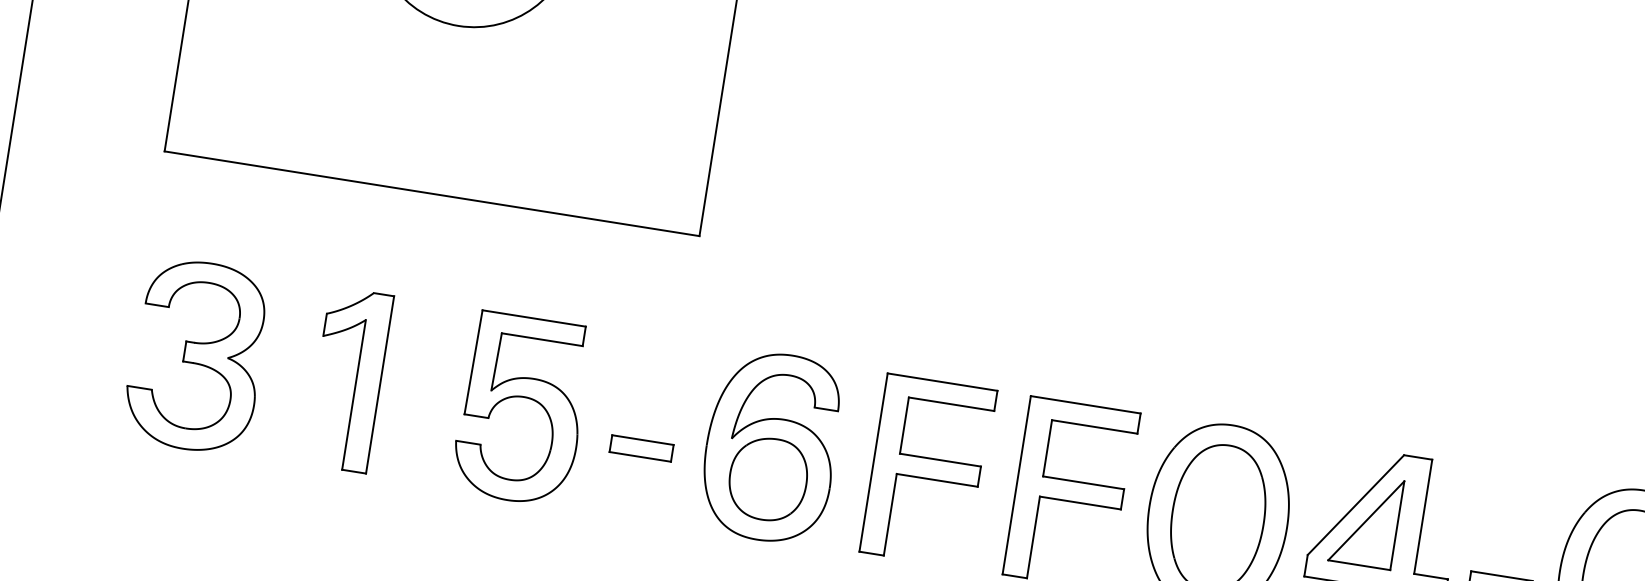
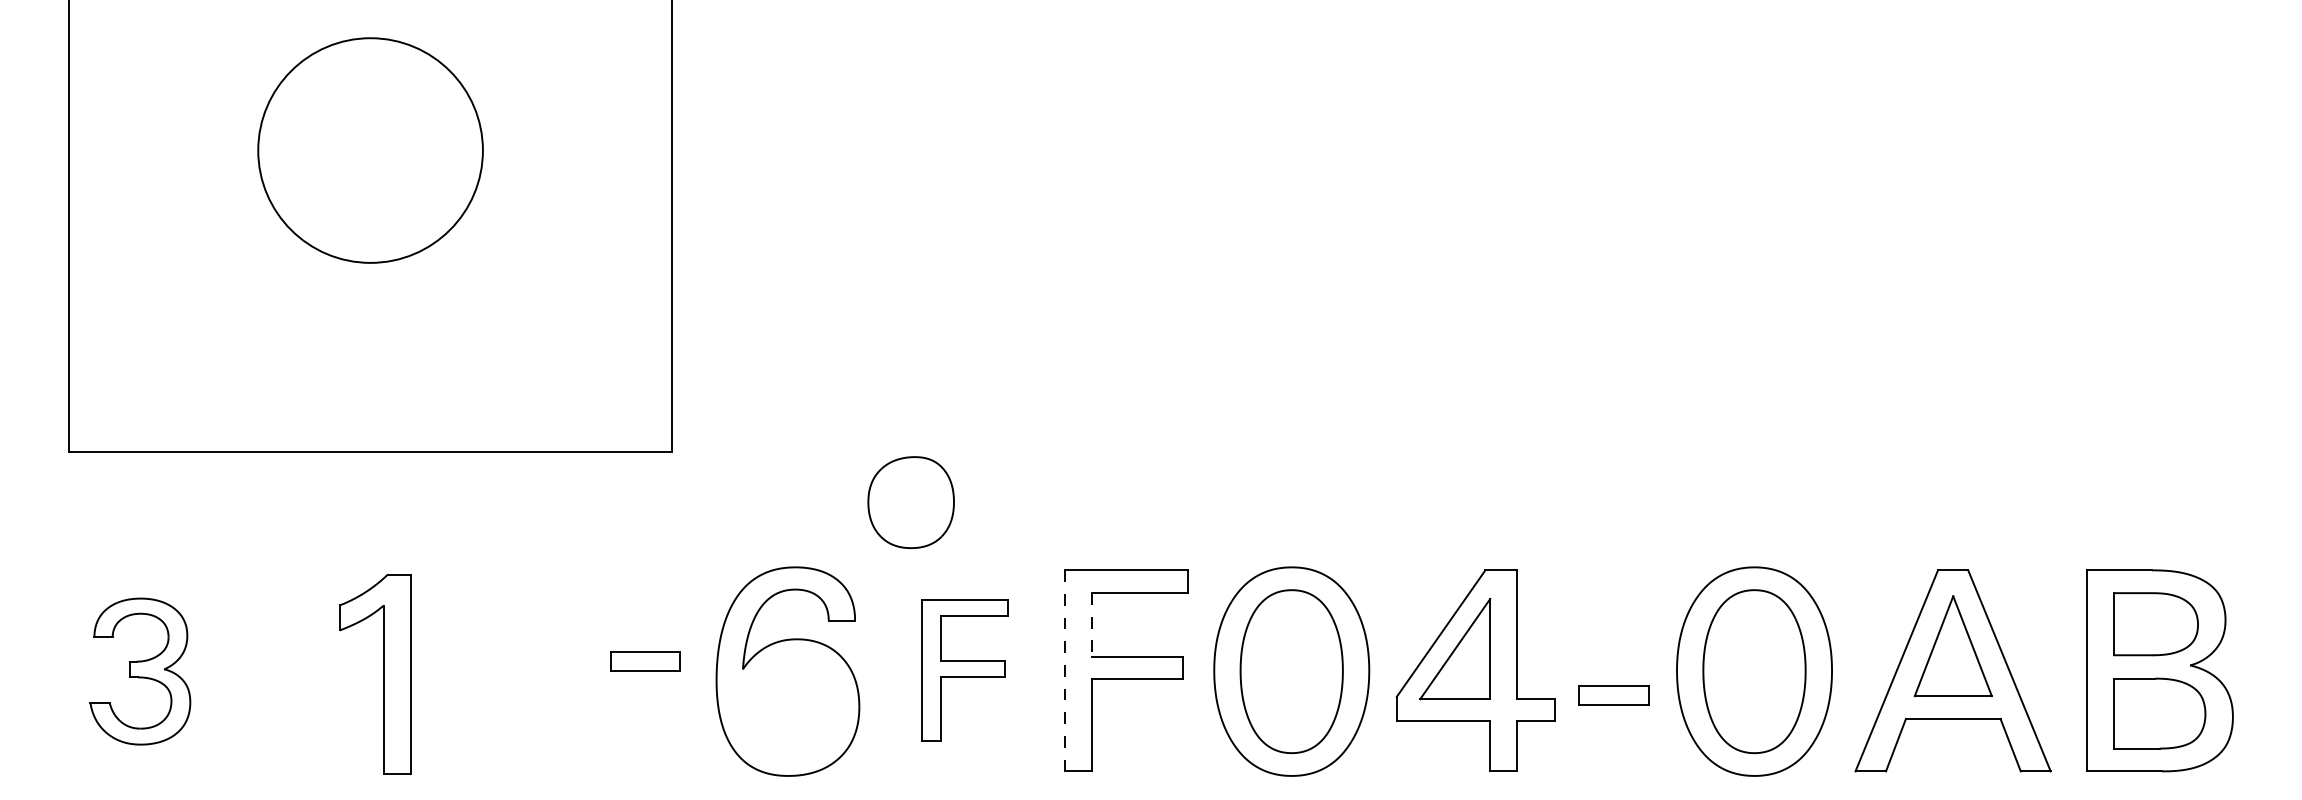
part: (197, 356) -> (140, 671), size x0.7
part: (355, 381) -> (383, 674), moved
part: (523, 397) -> (506, 660), removed
part: (641, 448) -> (645, 661), moved
line: (1048, 448) -> (1092, 624), solid -> dashed
part: (928, 470) -> (964, 670), size x0.7
part: (767, 479) -> (910, 502), moved
line: (1016, 484) -> (1064, 670), solid -> dashed

